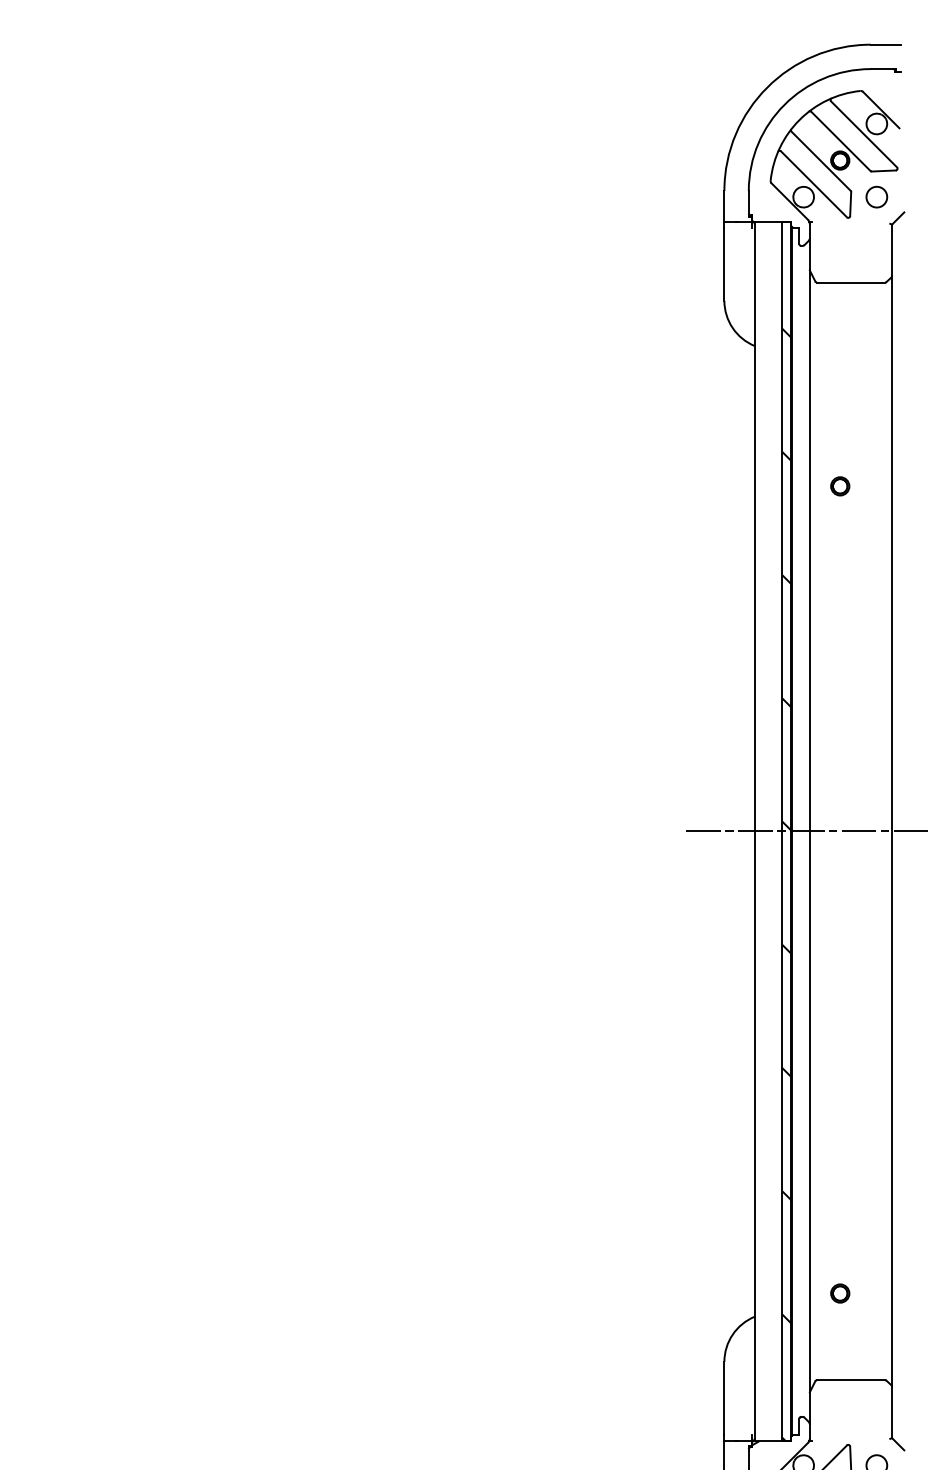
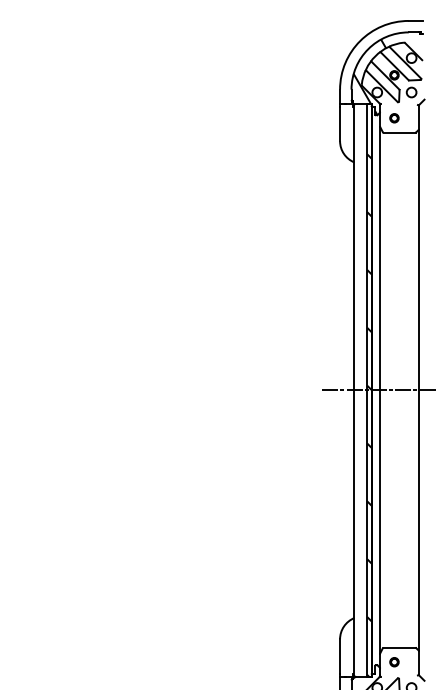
hatch: (787, 165) -> (369, 77), added
part: (840, 486) -> (394, 118), moved
part: (840, 1294) -> (394, 662), moved

